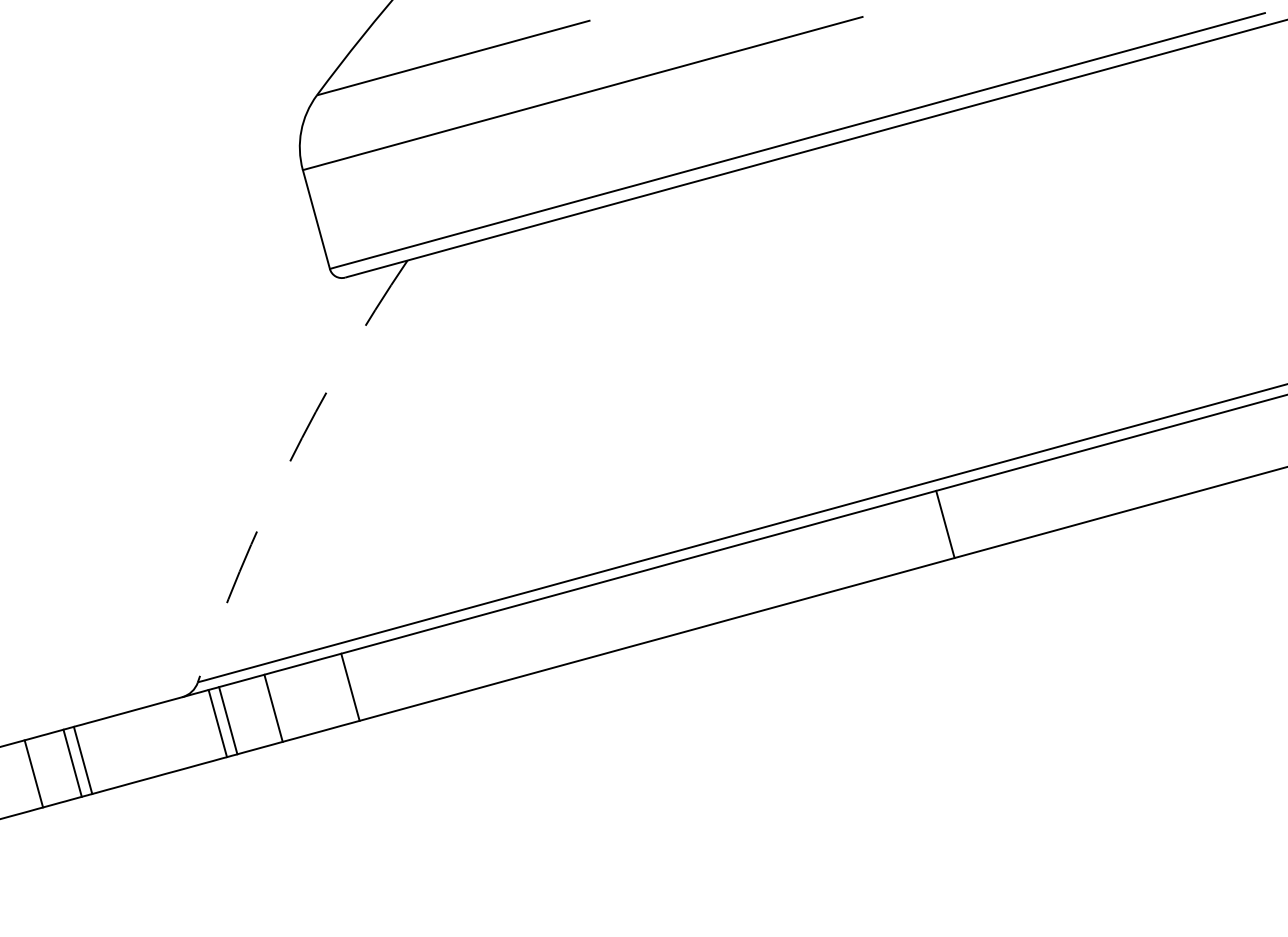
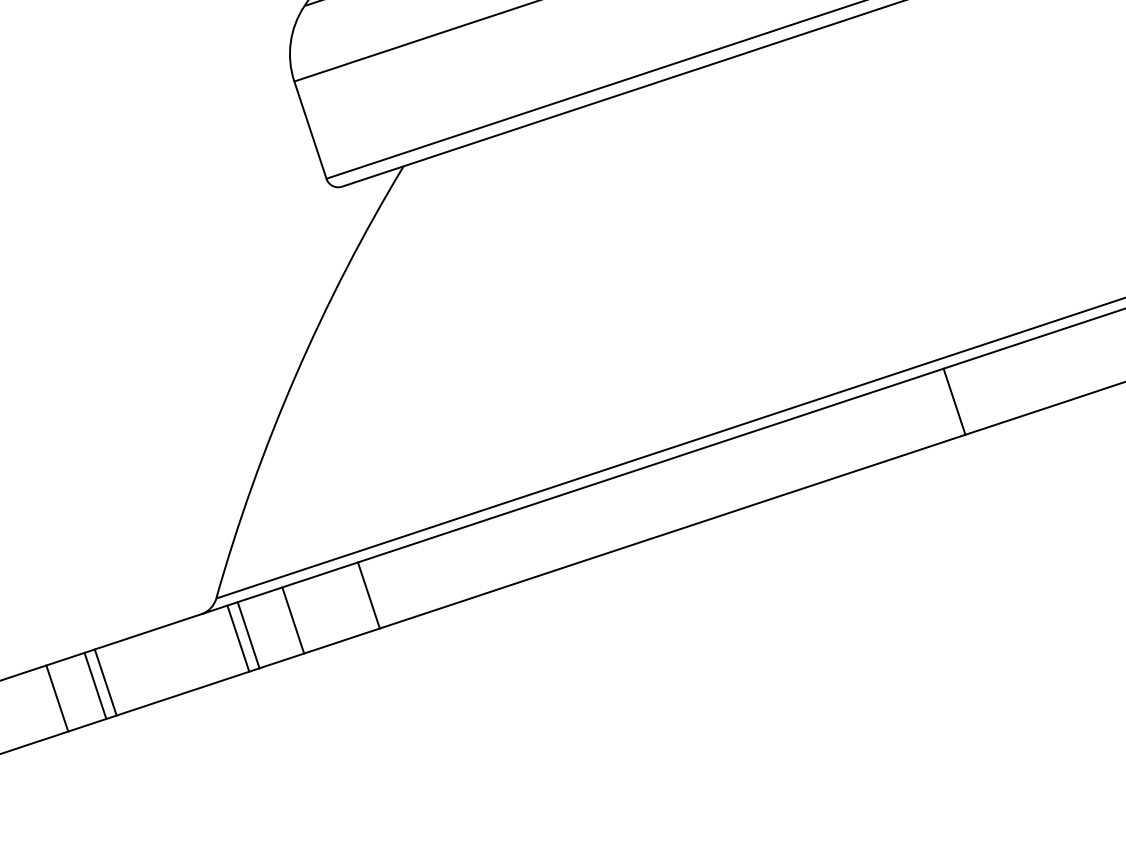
arc: (288, 464) -> (295, 376), dashed -> solid

